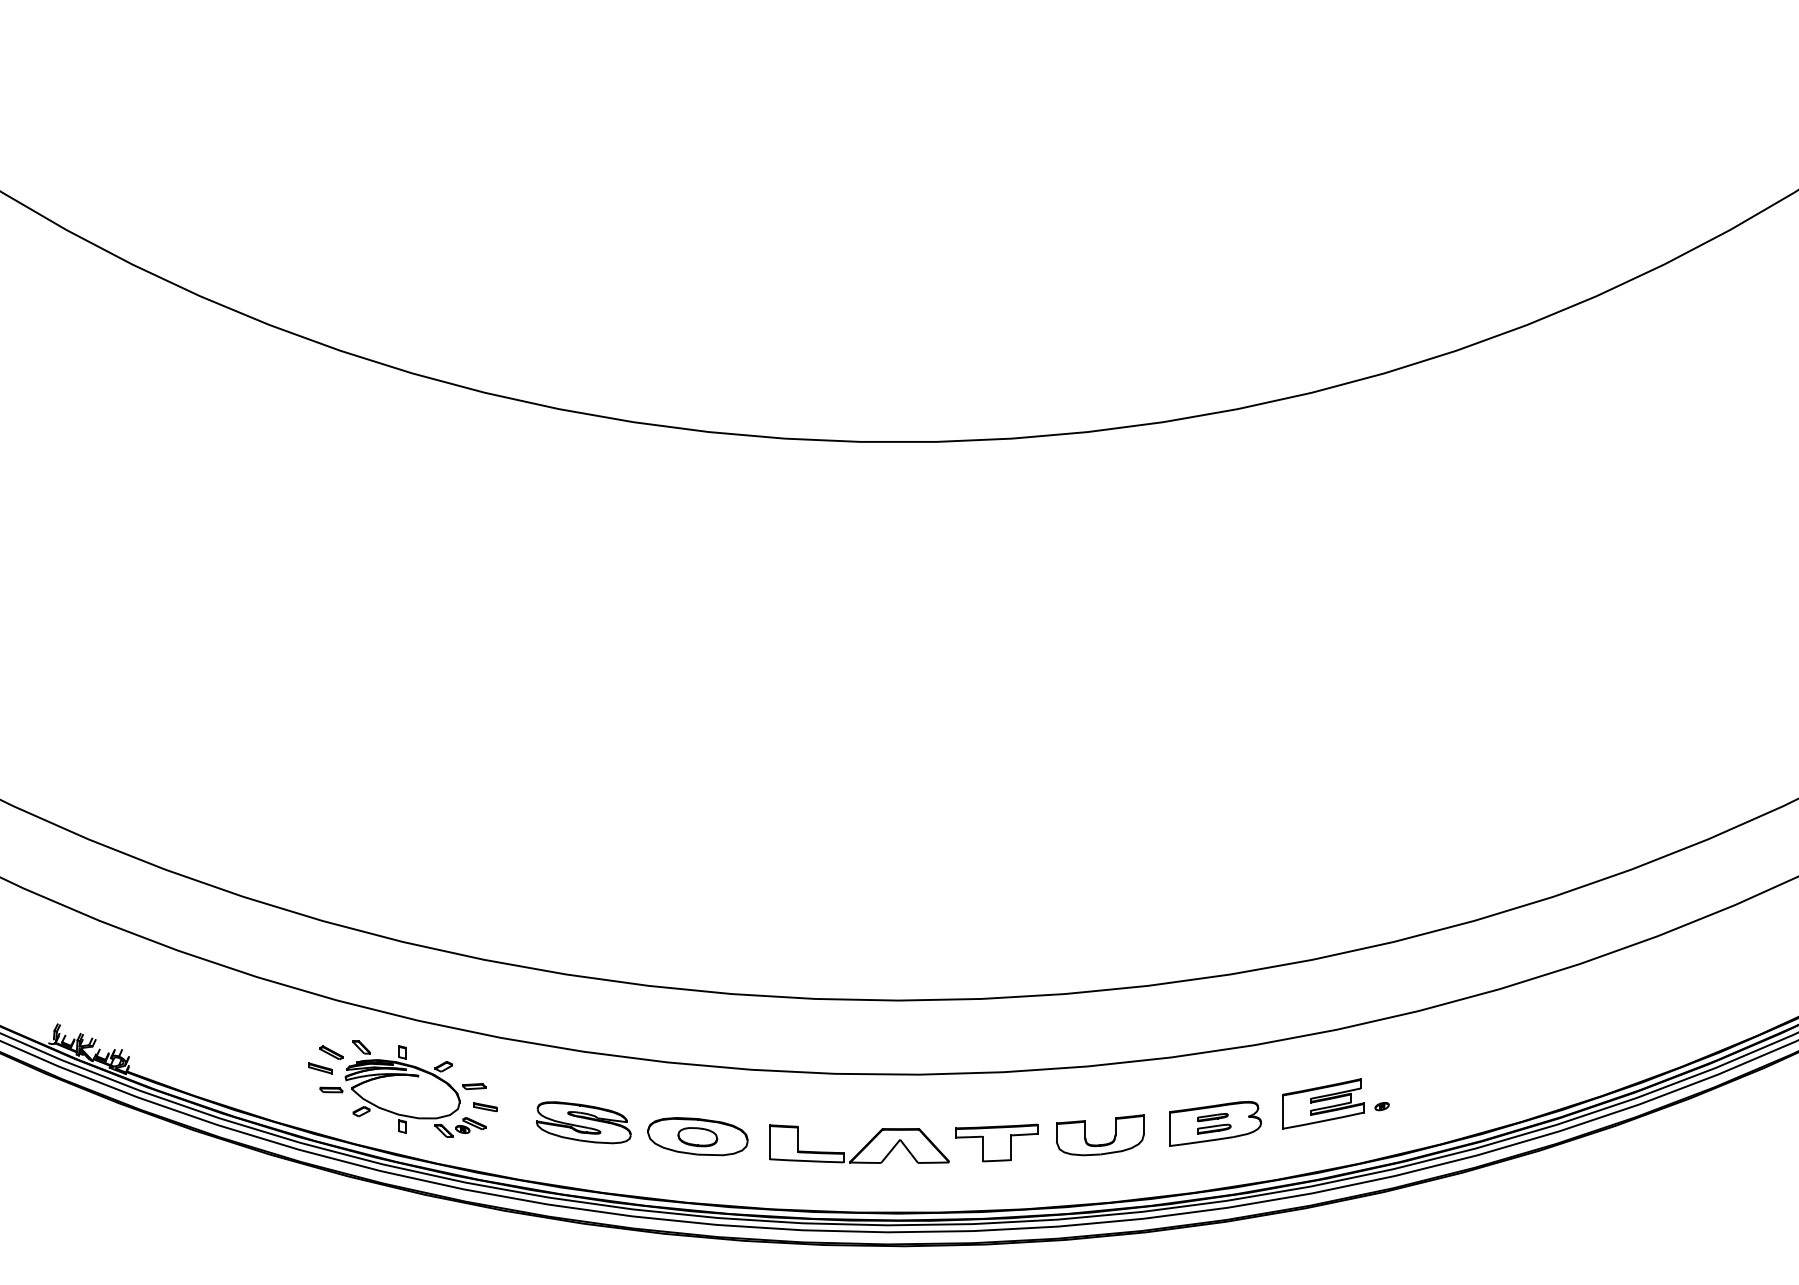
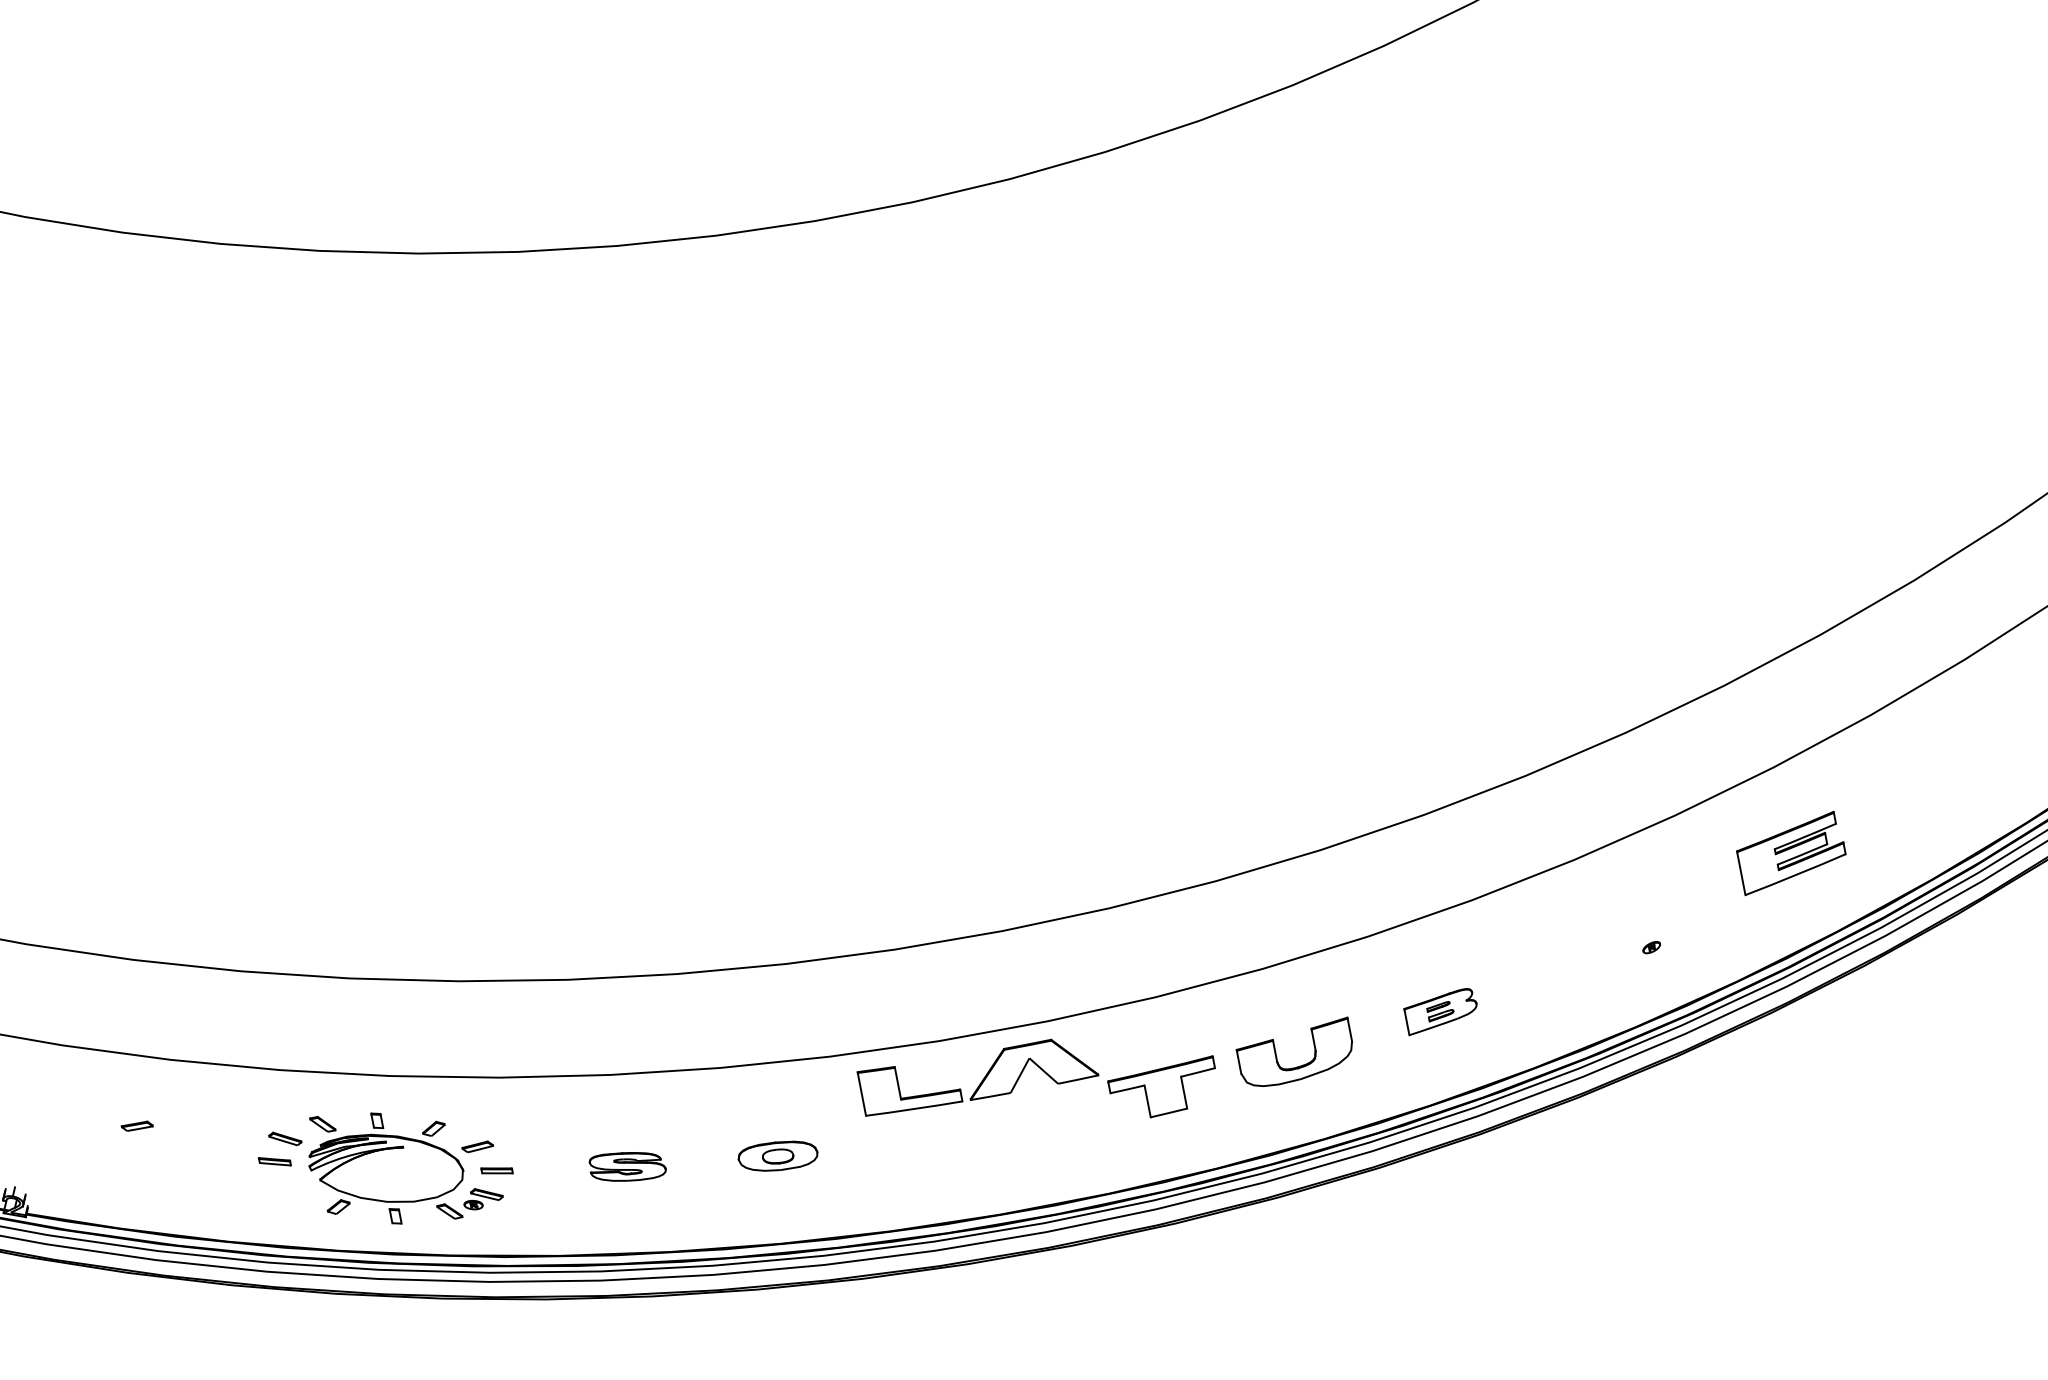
part: (331, 1089) -> (137, 1125), moved
part: (1323, 1103) -> (1791, 852), moved
part: (583, 1122) -> (627, 1166), size x0.6
part: (1215, 1123) -> (1441, 1010), size x0.6
part: (697, 1136) -> (777, 1155), size x0.6
part: (859, 1143) -> (977, 1073), moved

